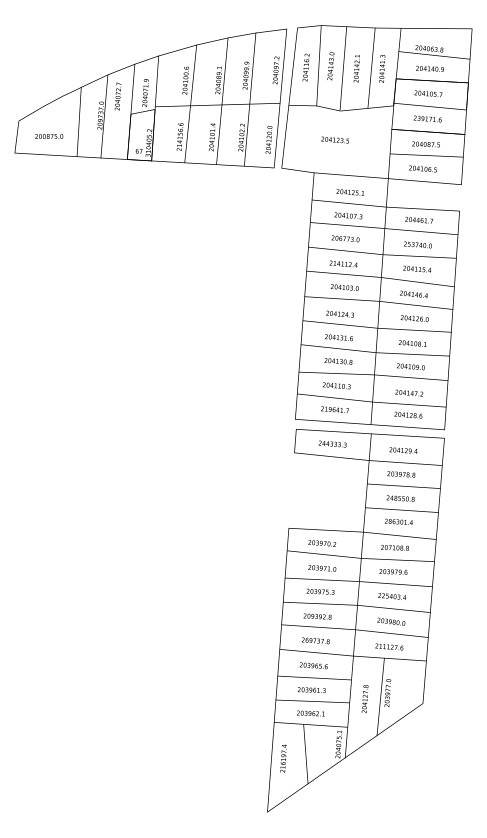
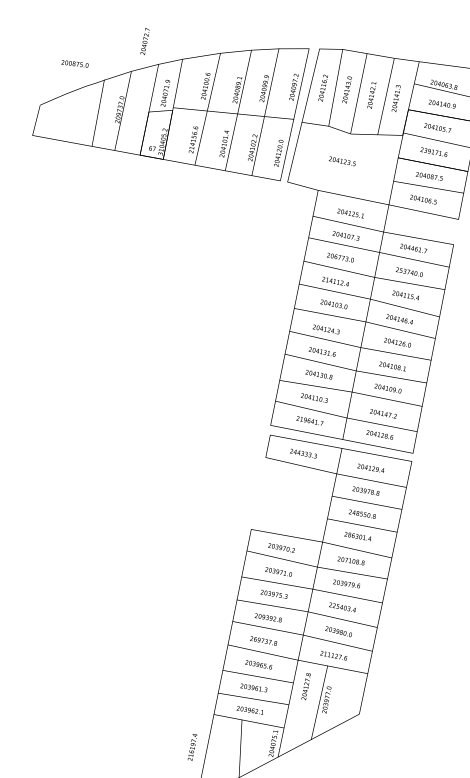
text: (117, 96) -> (144, 41), moved
text: (49, 136) -> (75, 63), moved
text: (364, 699) -> (305, 686), moved
text: (283, 758) -> (192, 747), moved

